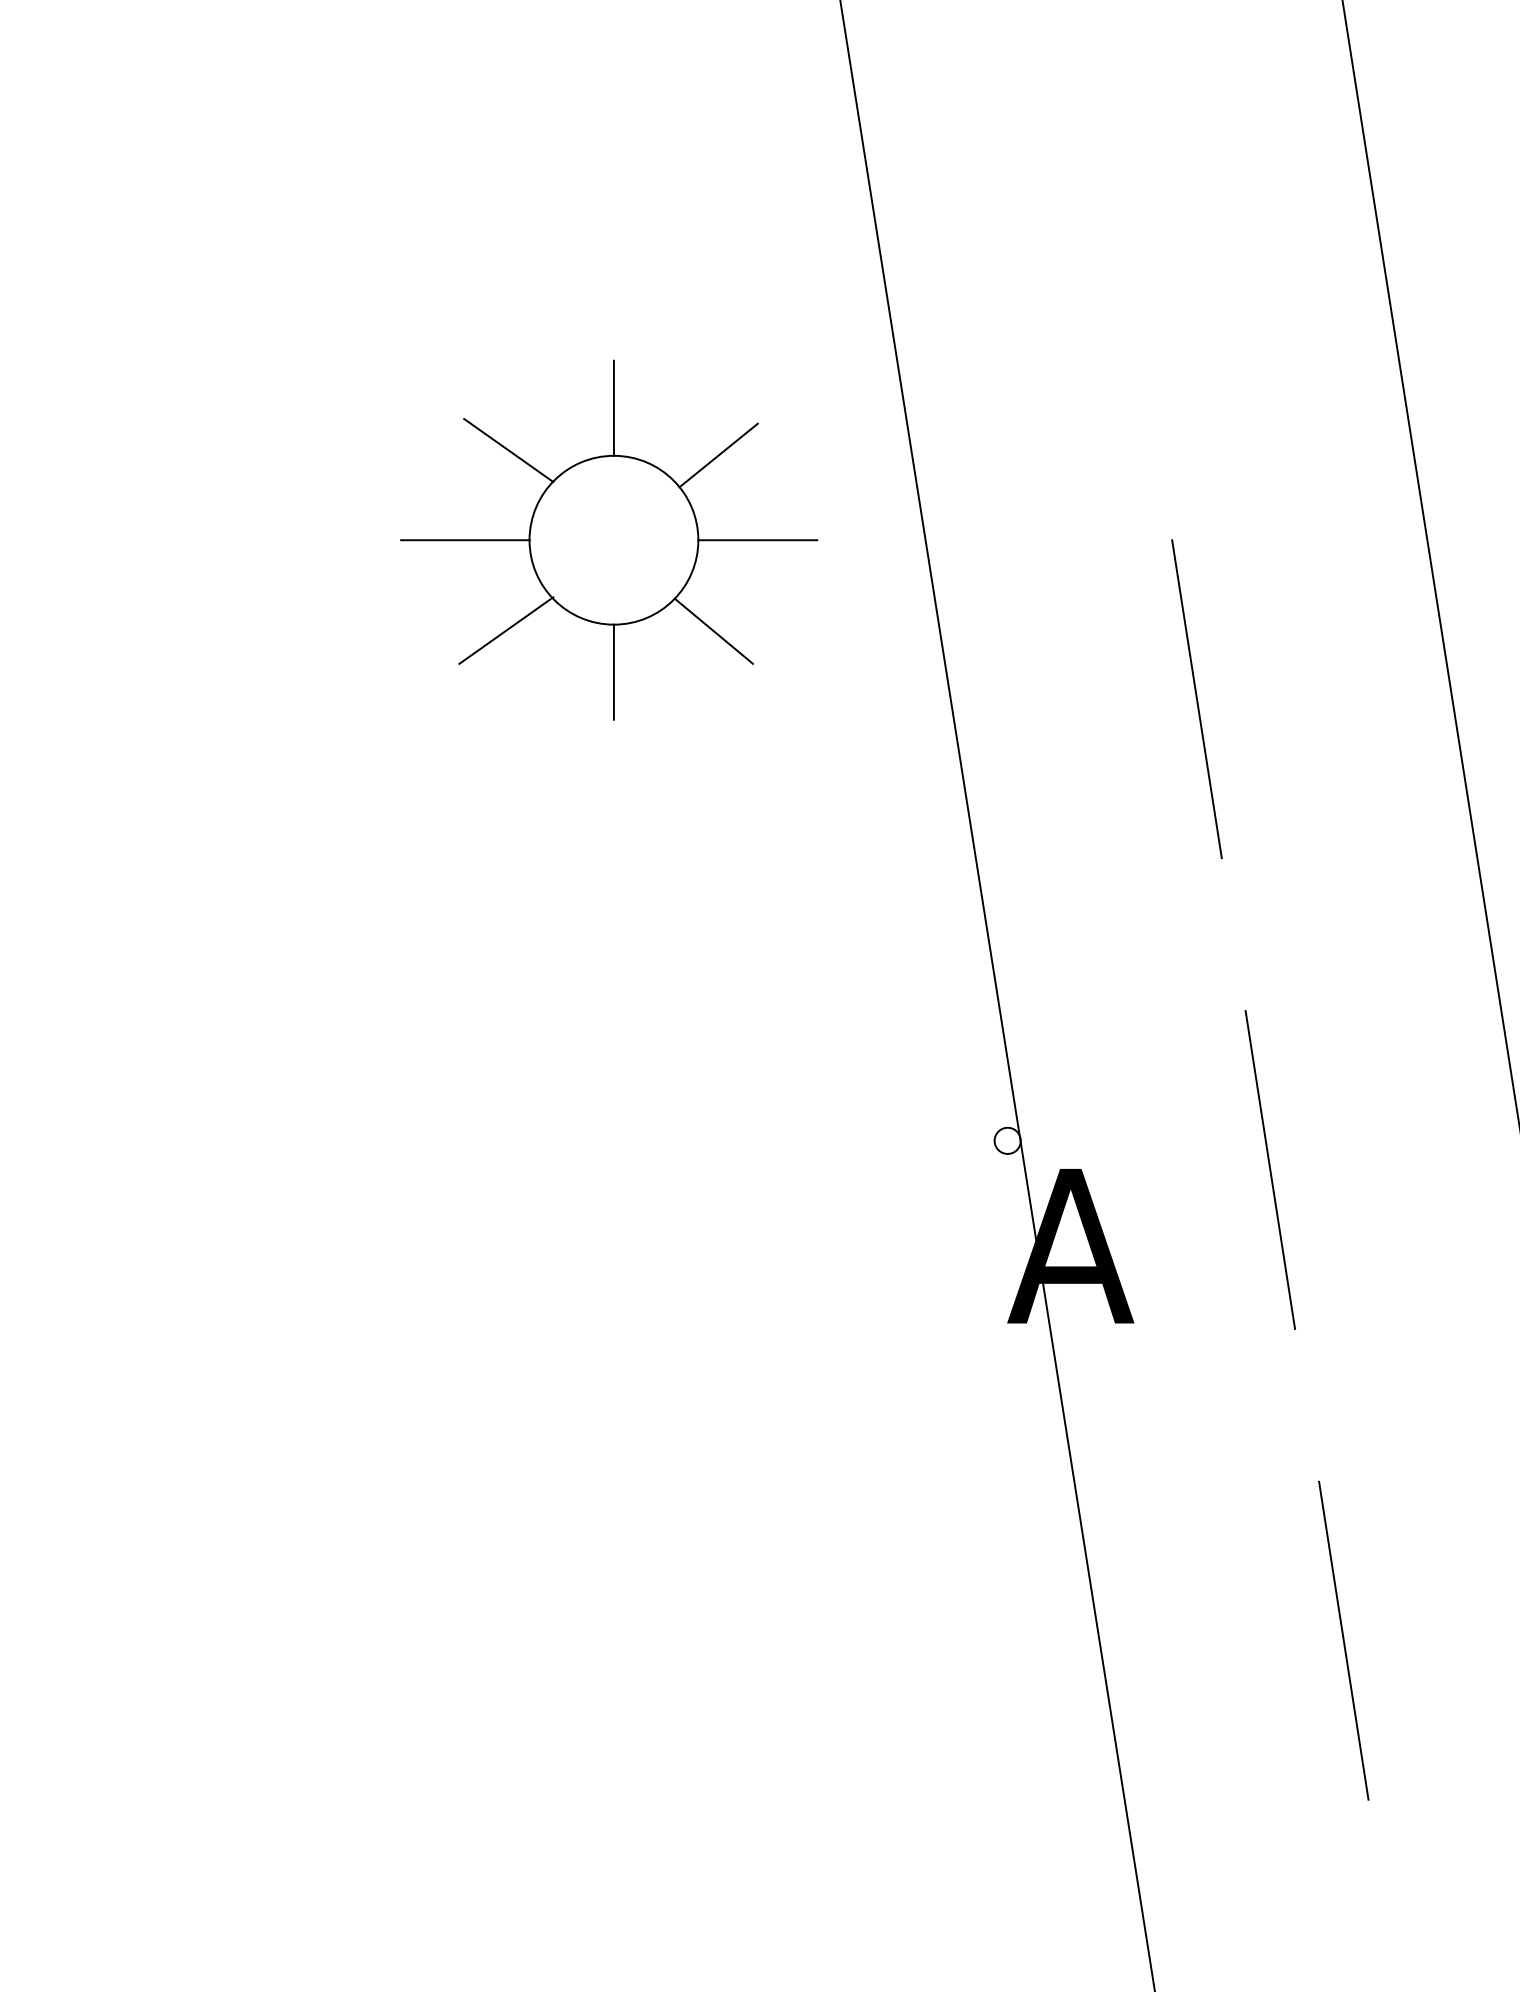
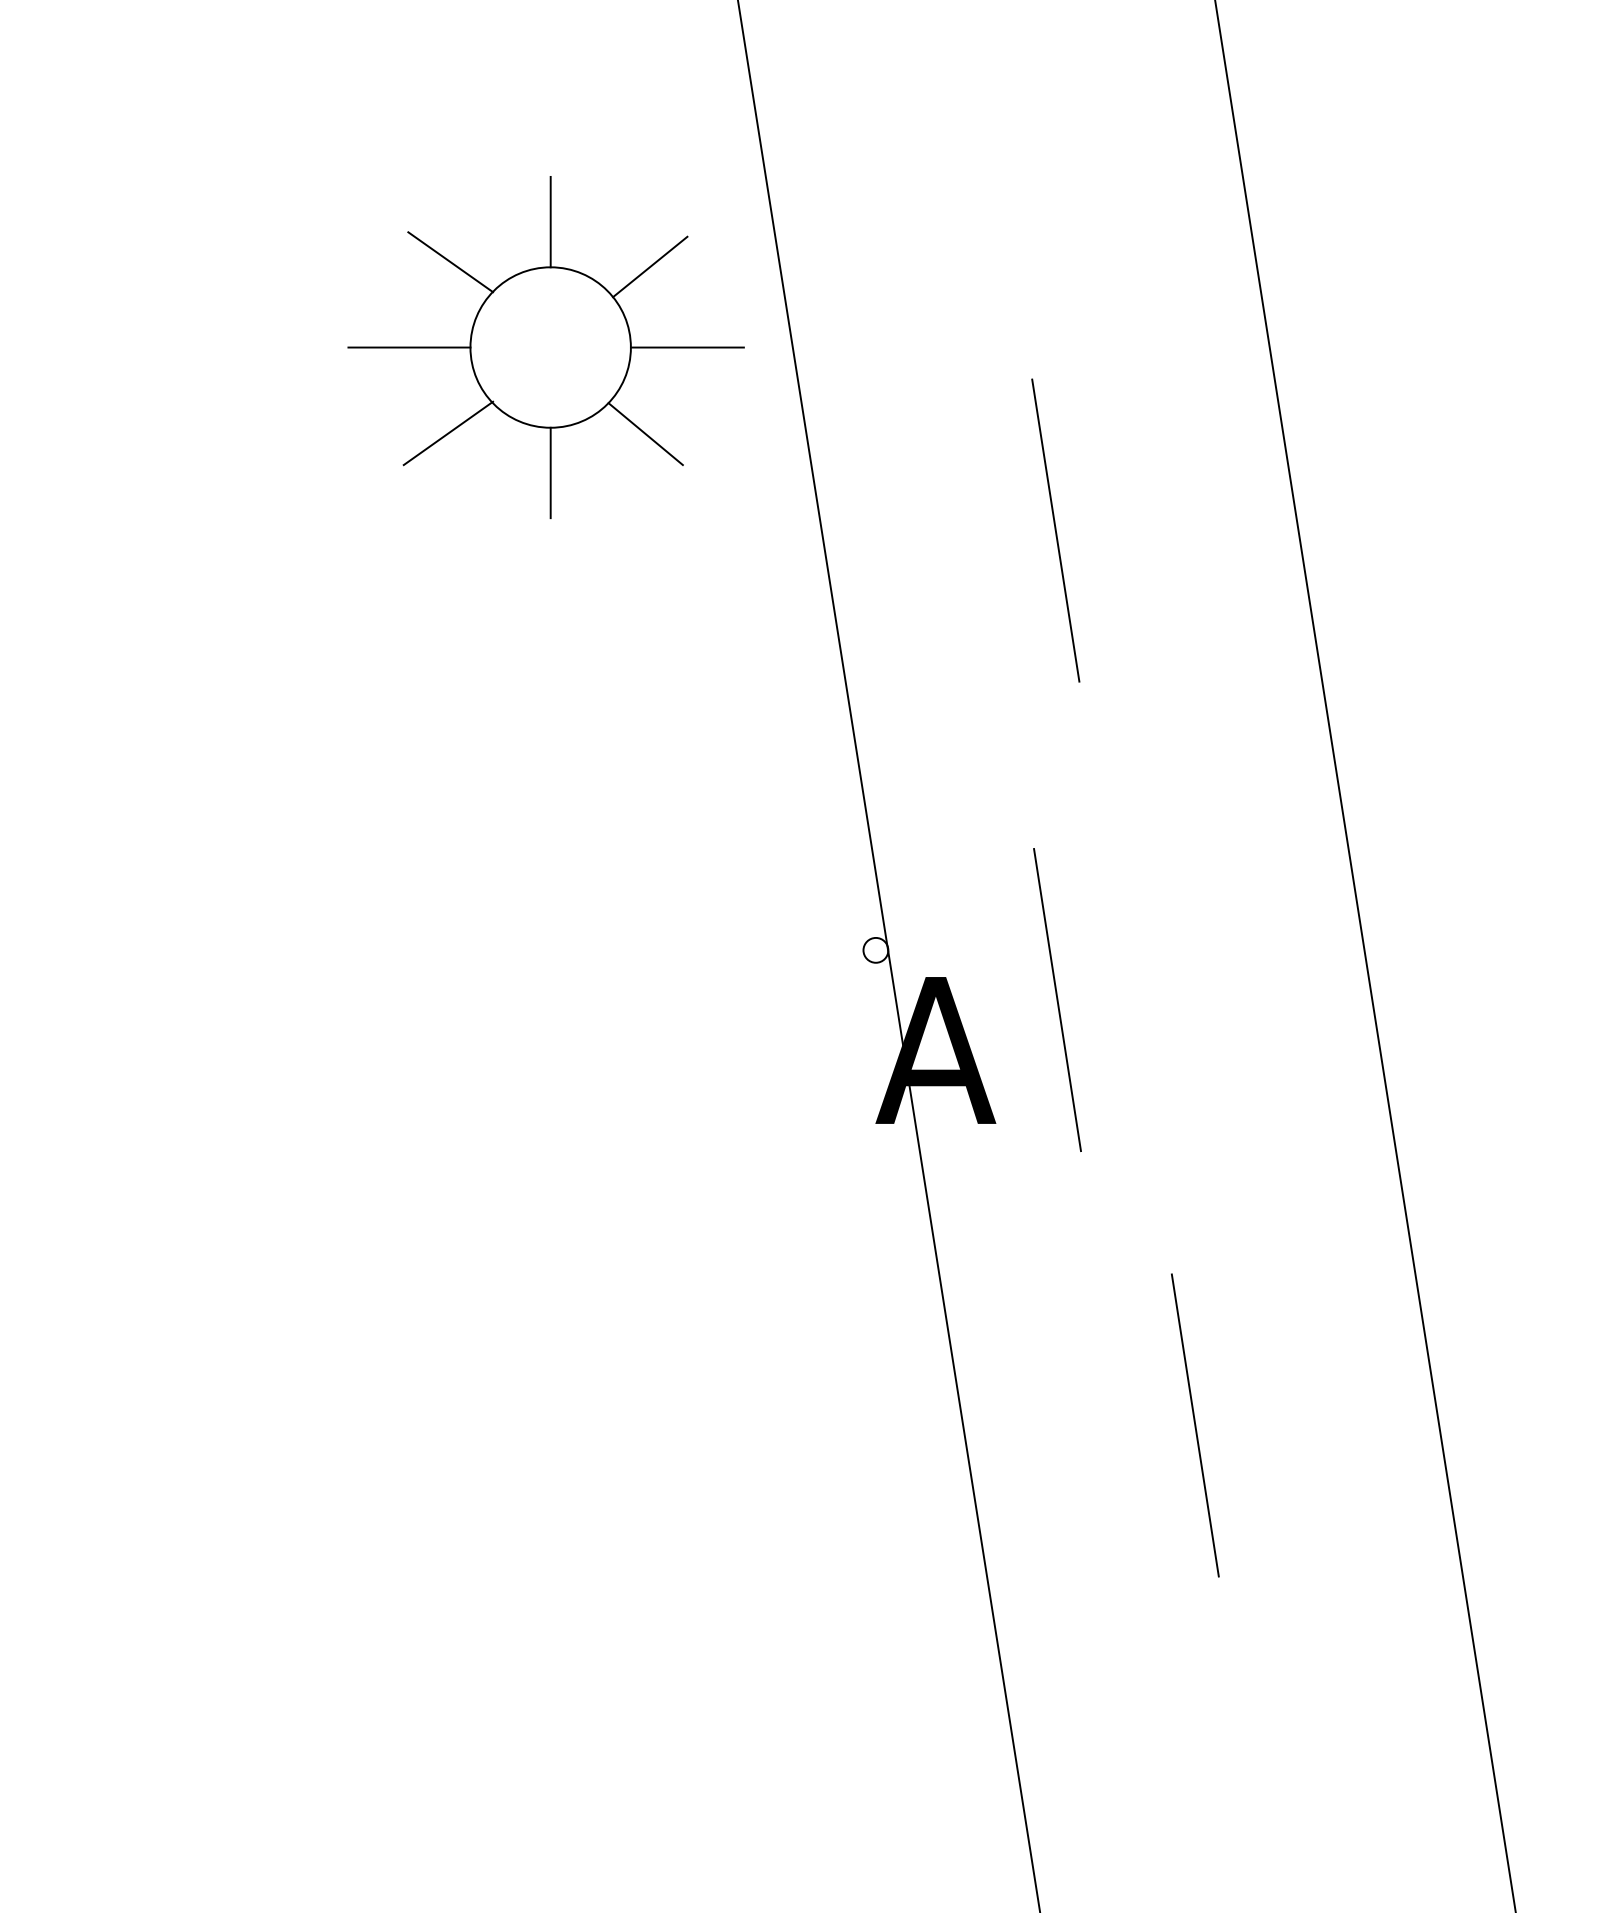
part: (608, 540) -> (545, 347), moved
line: (1270, 1169) -> (1057, 999), moved

